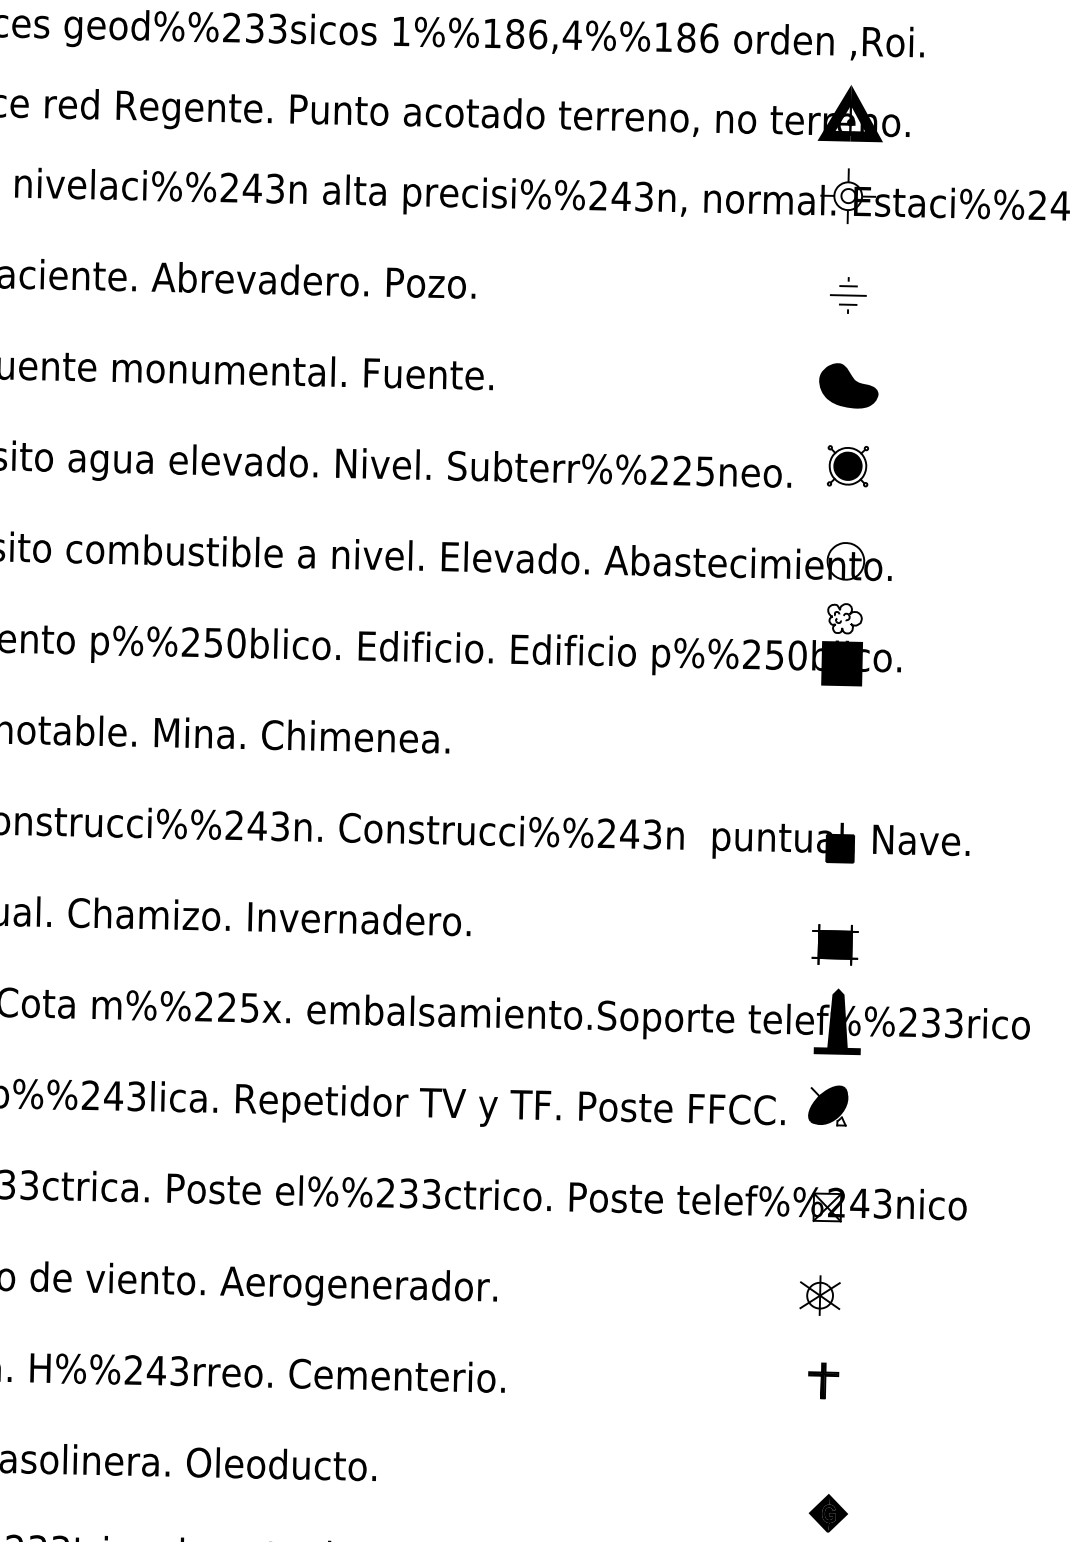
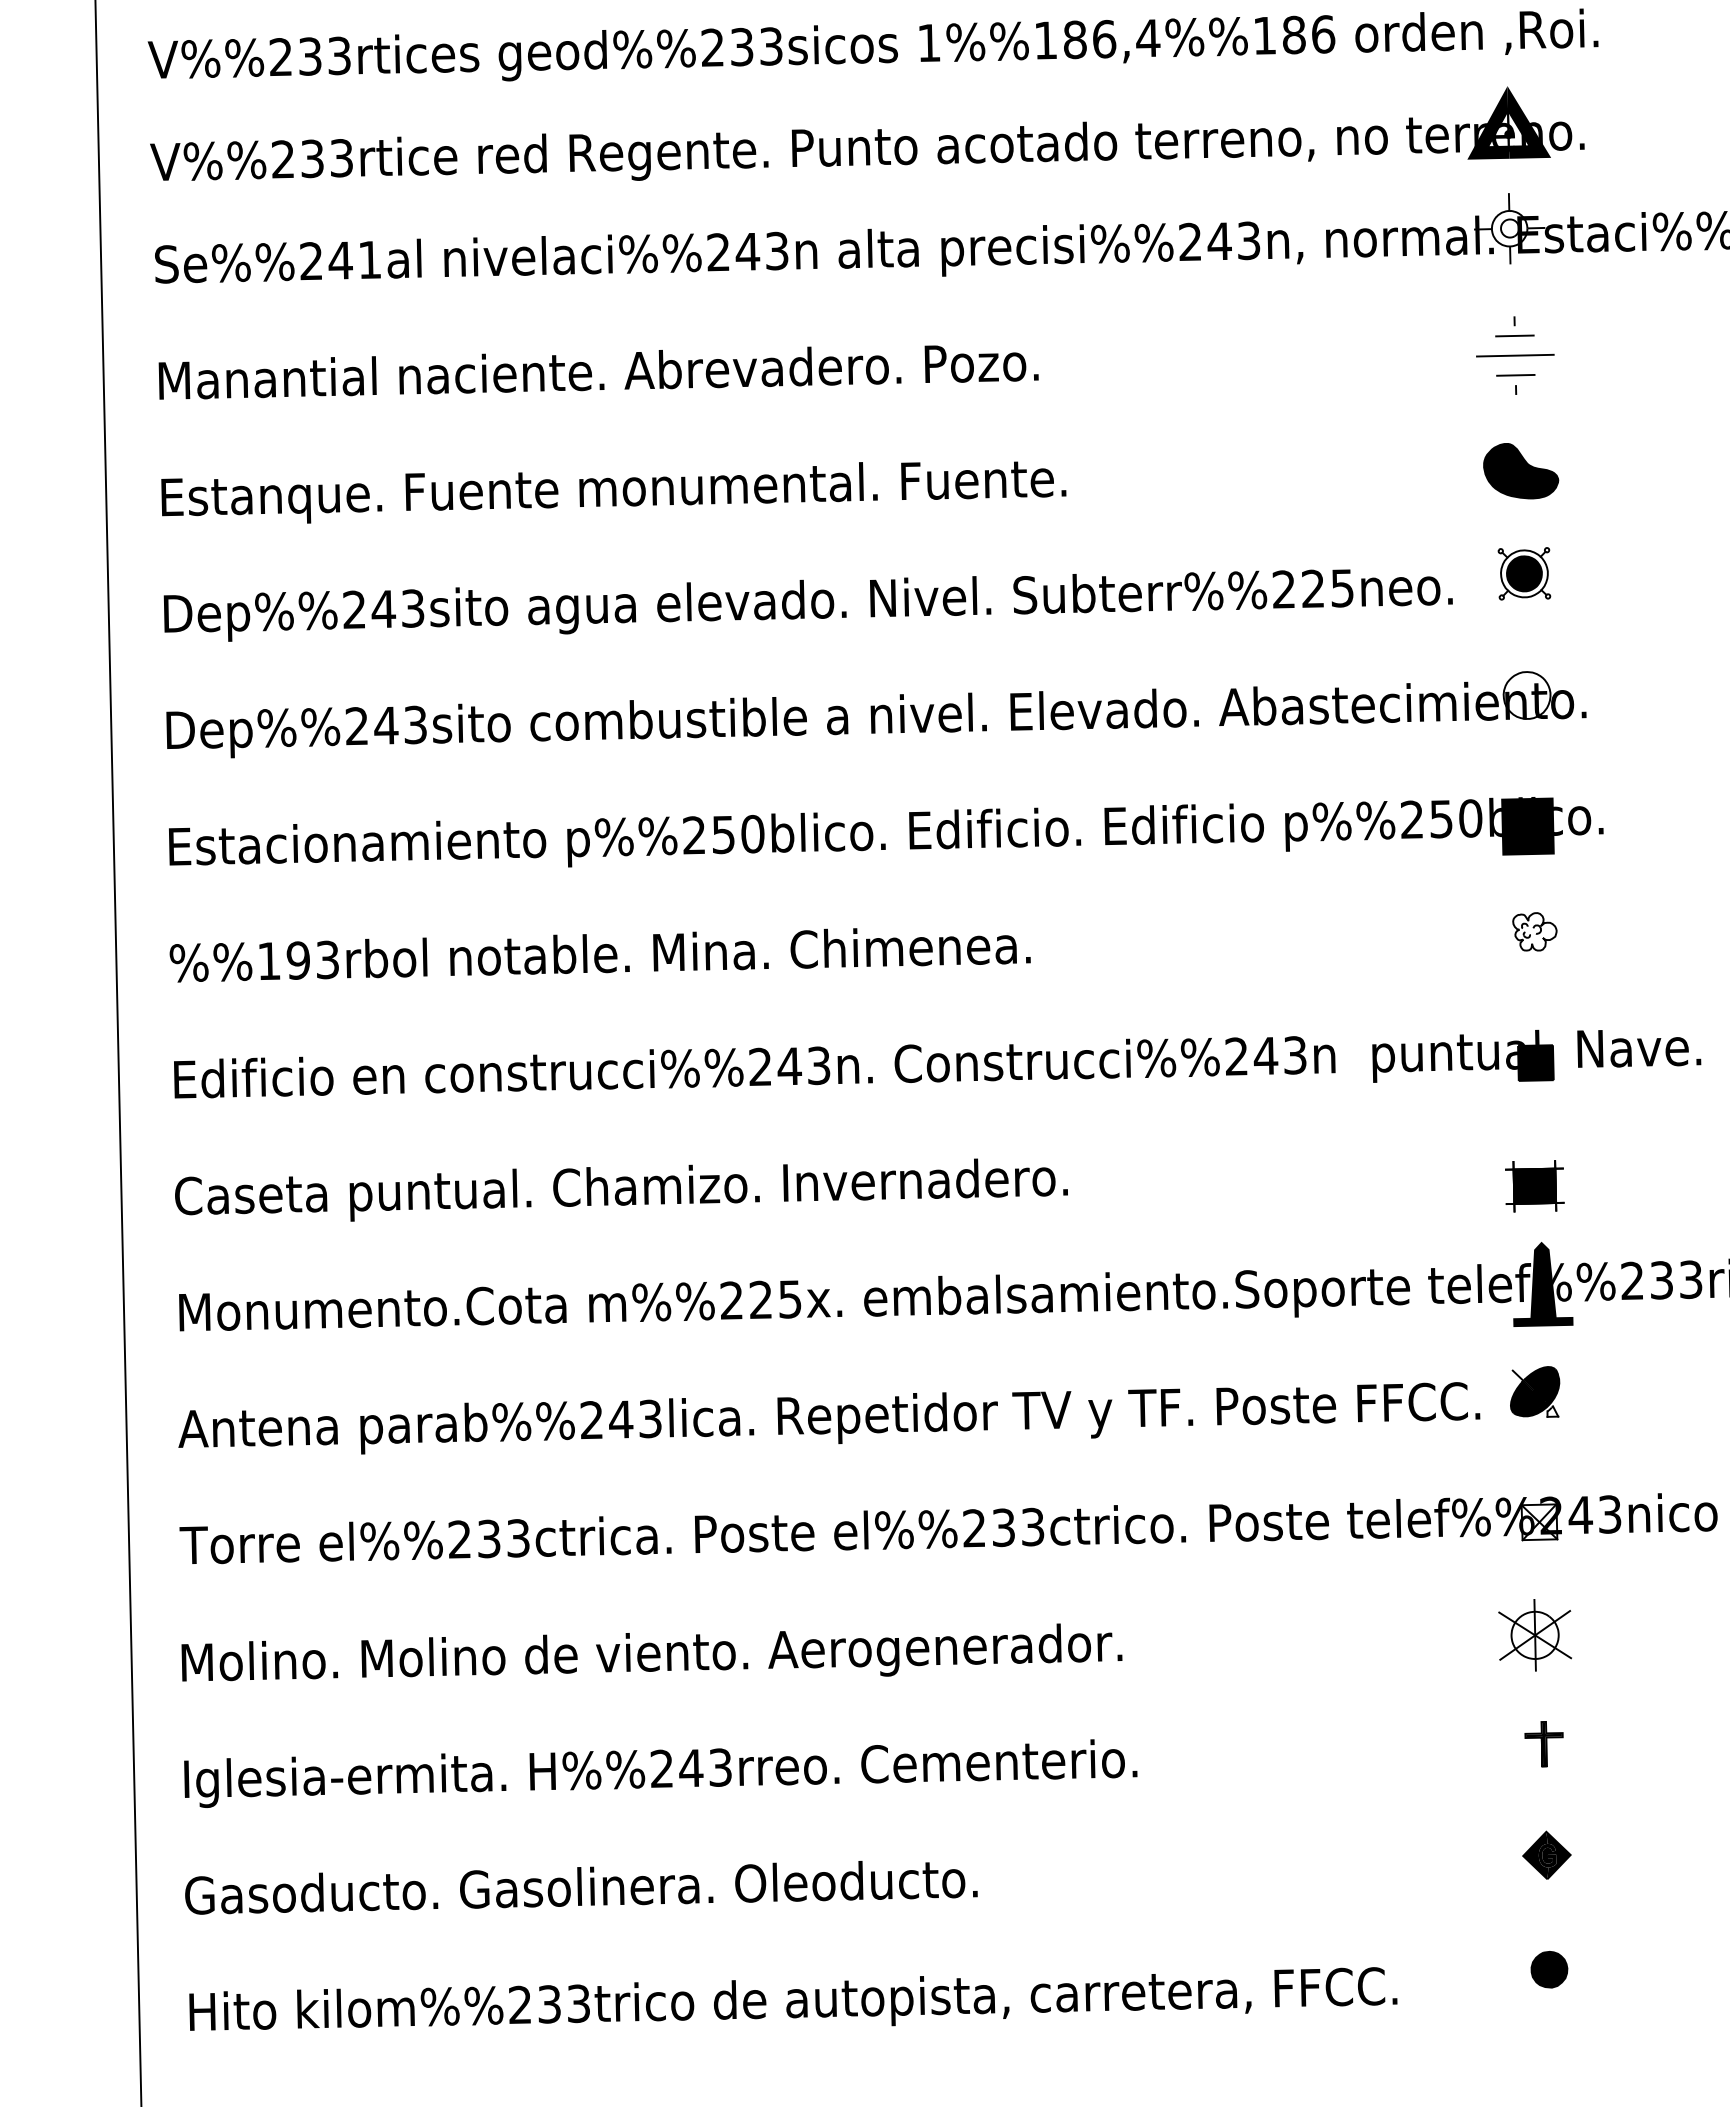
part: (848, 295) -> (1515, 355), size x1.67
part: (844, 618) -> (1534, 931), moved
part: (819, 1295) -> (1534, 1635), size x1.43
part: (828, 1512) -> (1546, 1854), moved

